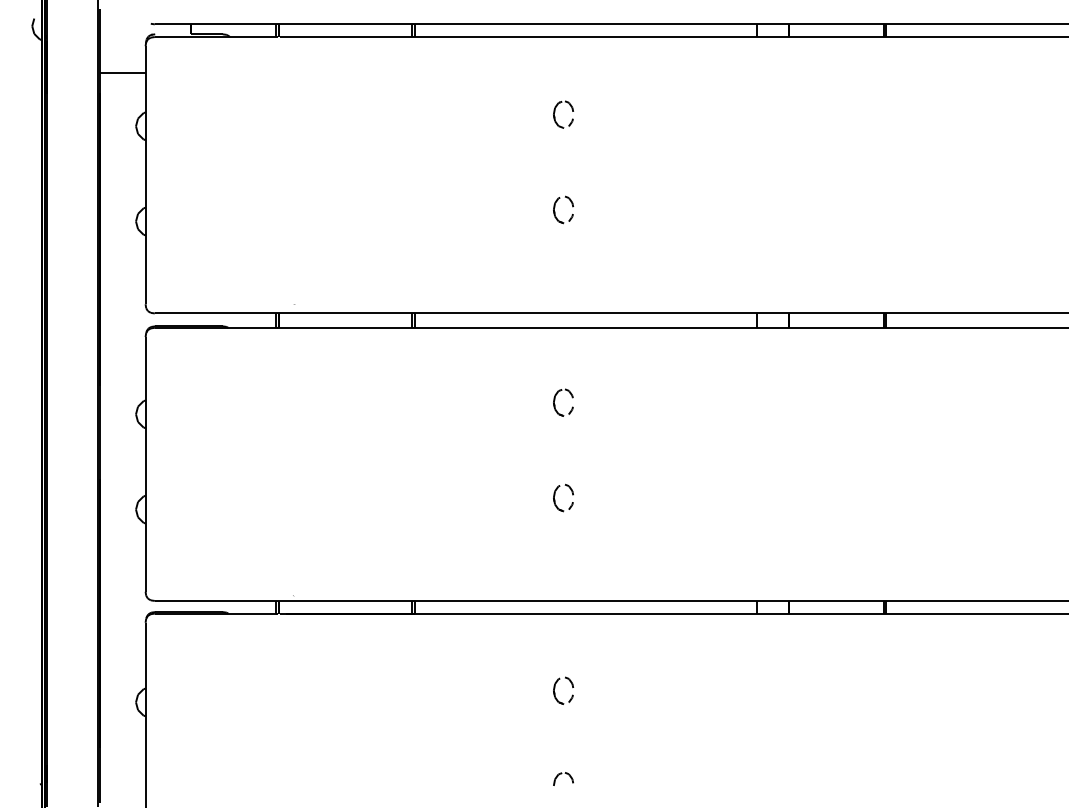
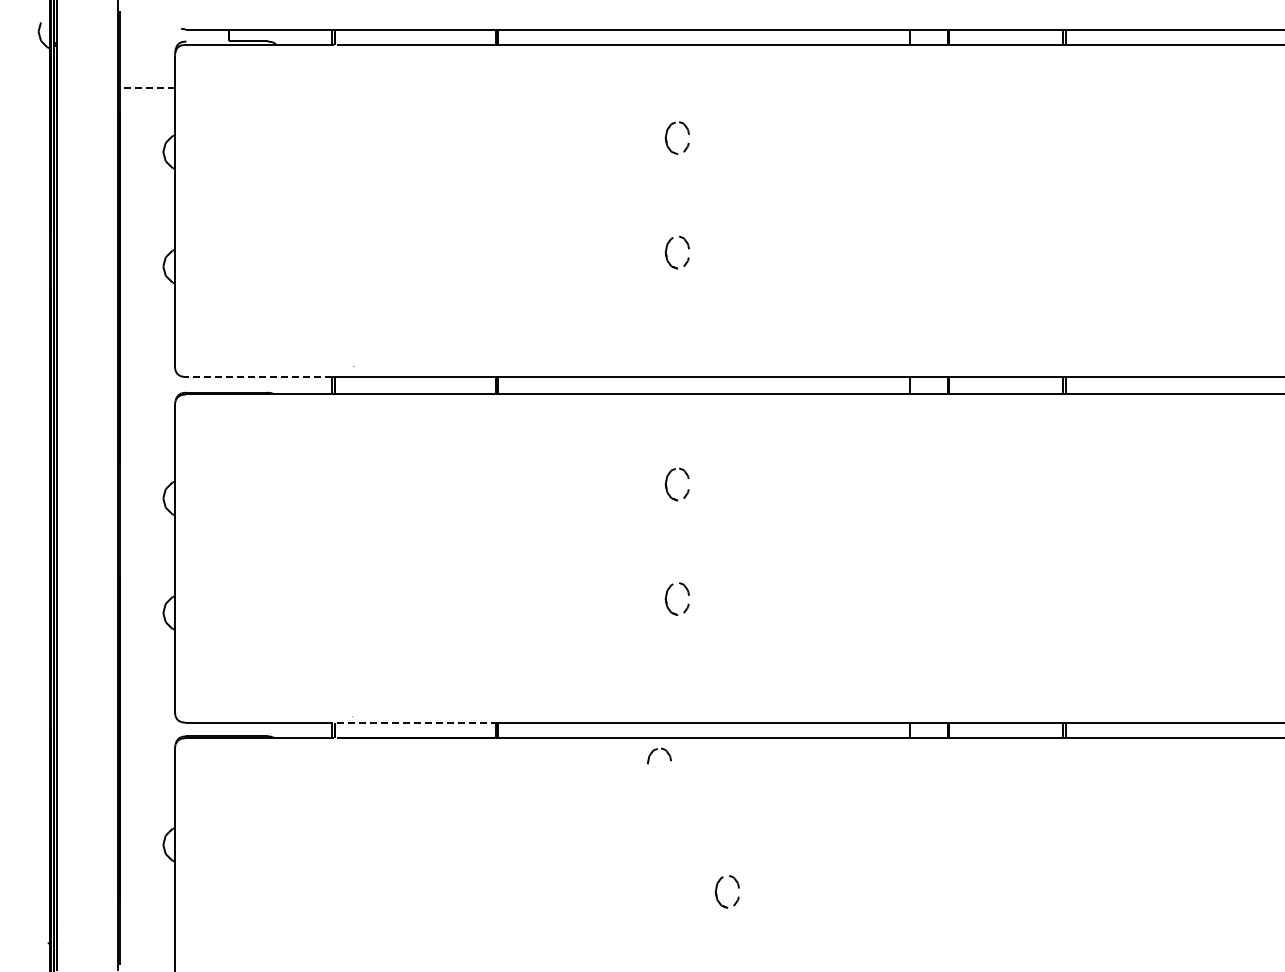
line: (122, 72) -> (147, 87), solid -> dashed
line: (215, 313) -> (259, 377), solid -> dashed
line: (344, 600) -> (414, 722), solid -> dashed
part: (555, 688) -> (717, 889), moved
part: (563, 778) -> (659, 755), moved

